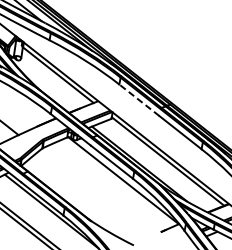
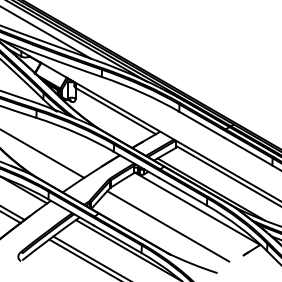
line: (139, 99) -> (201, 124), dashed -> solid
line: (93, 193) -> (168, 226), added

